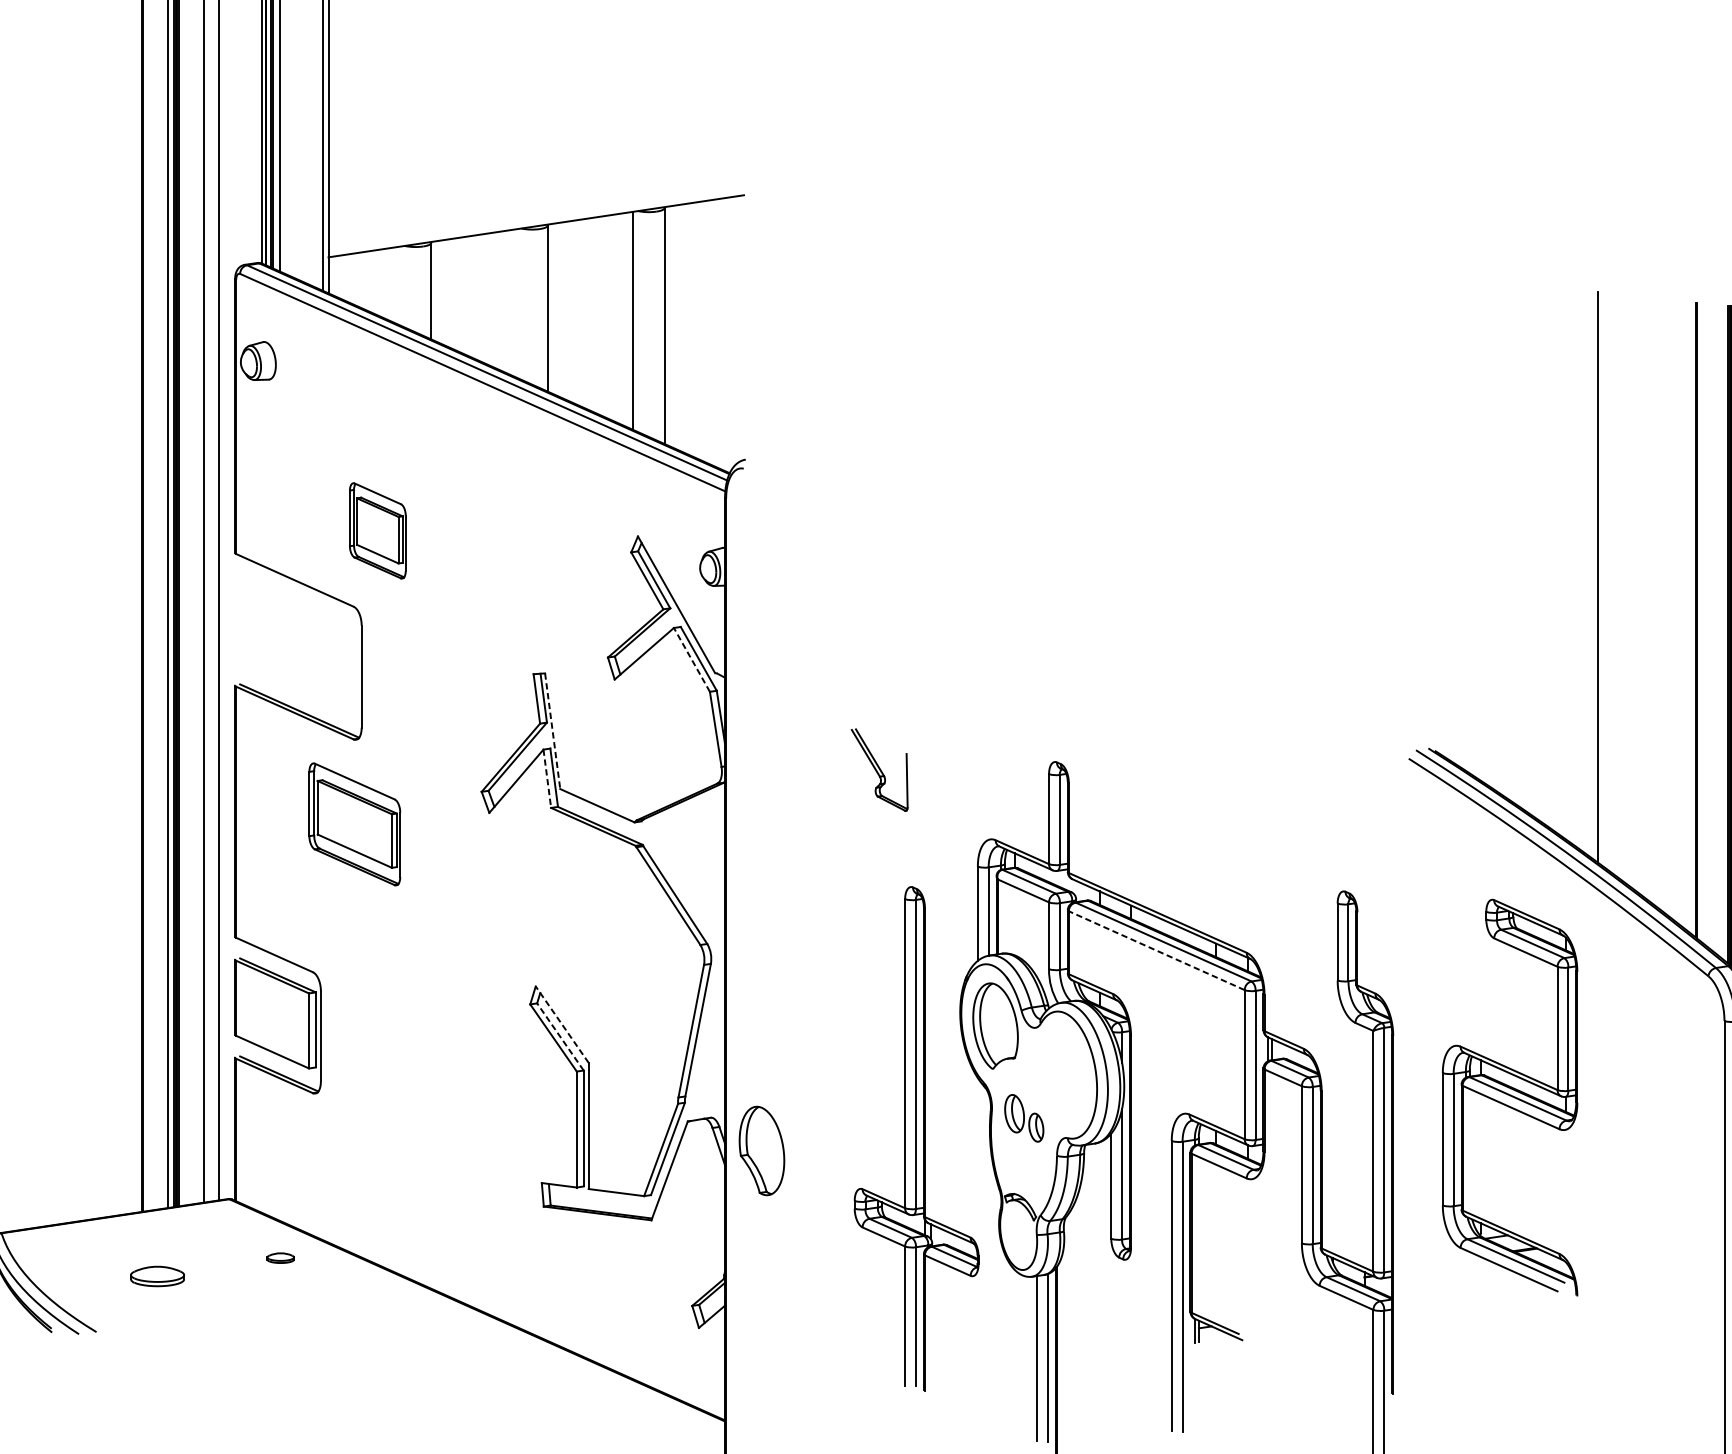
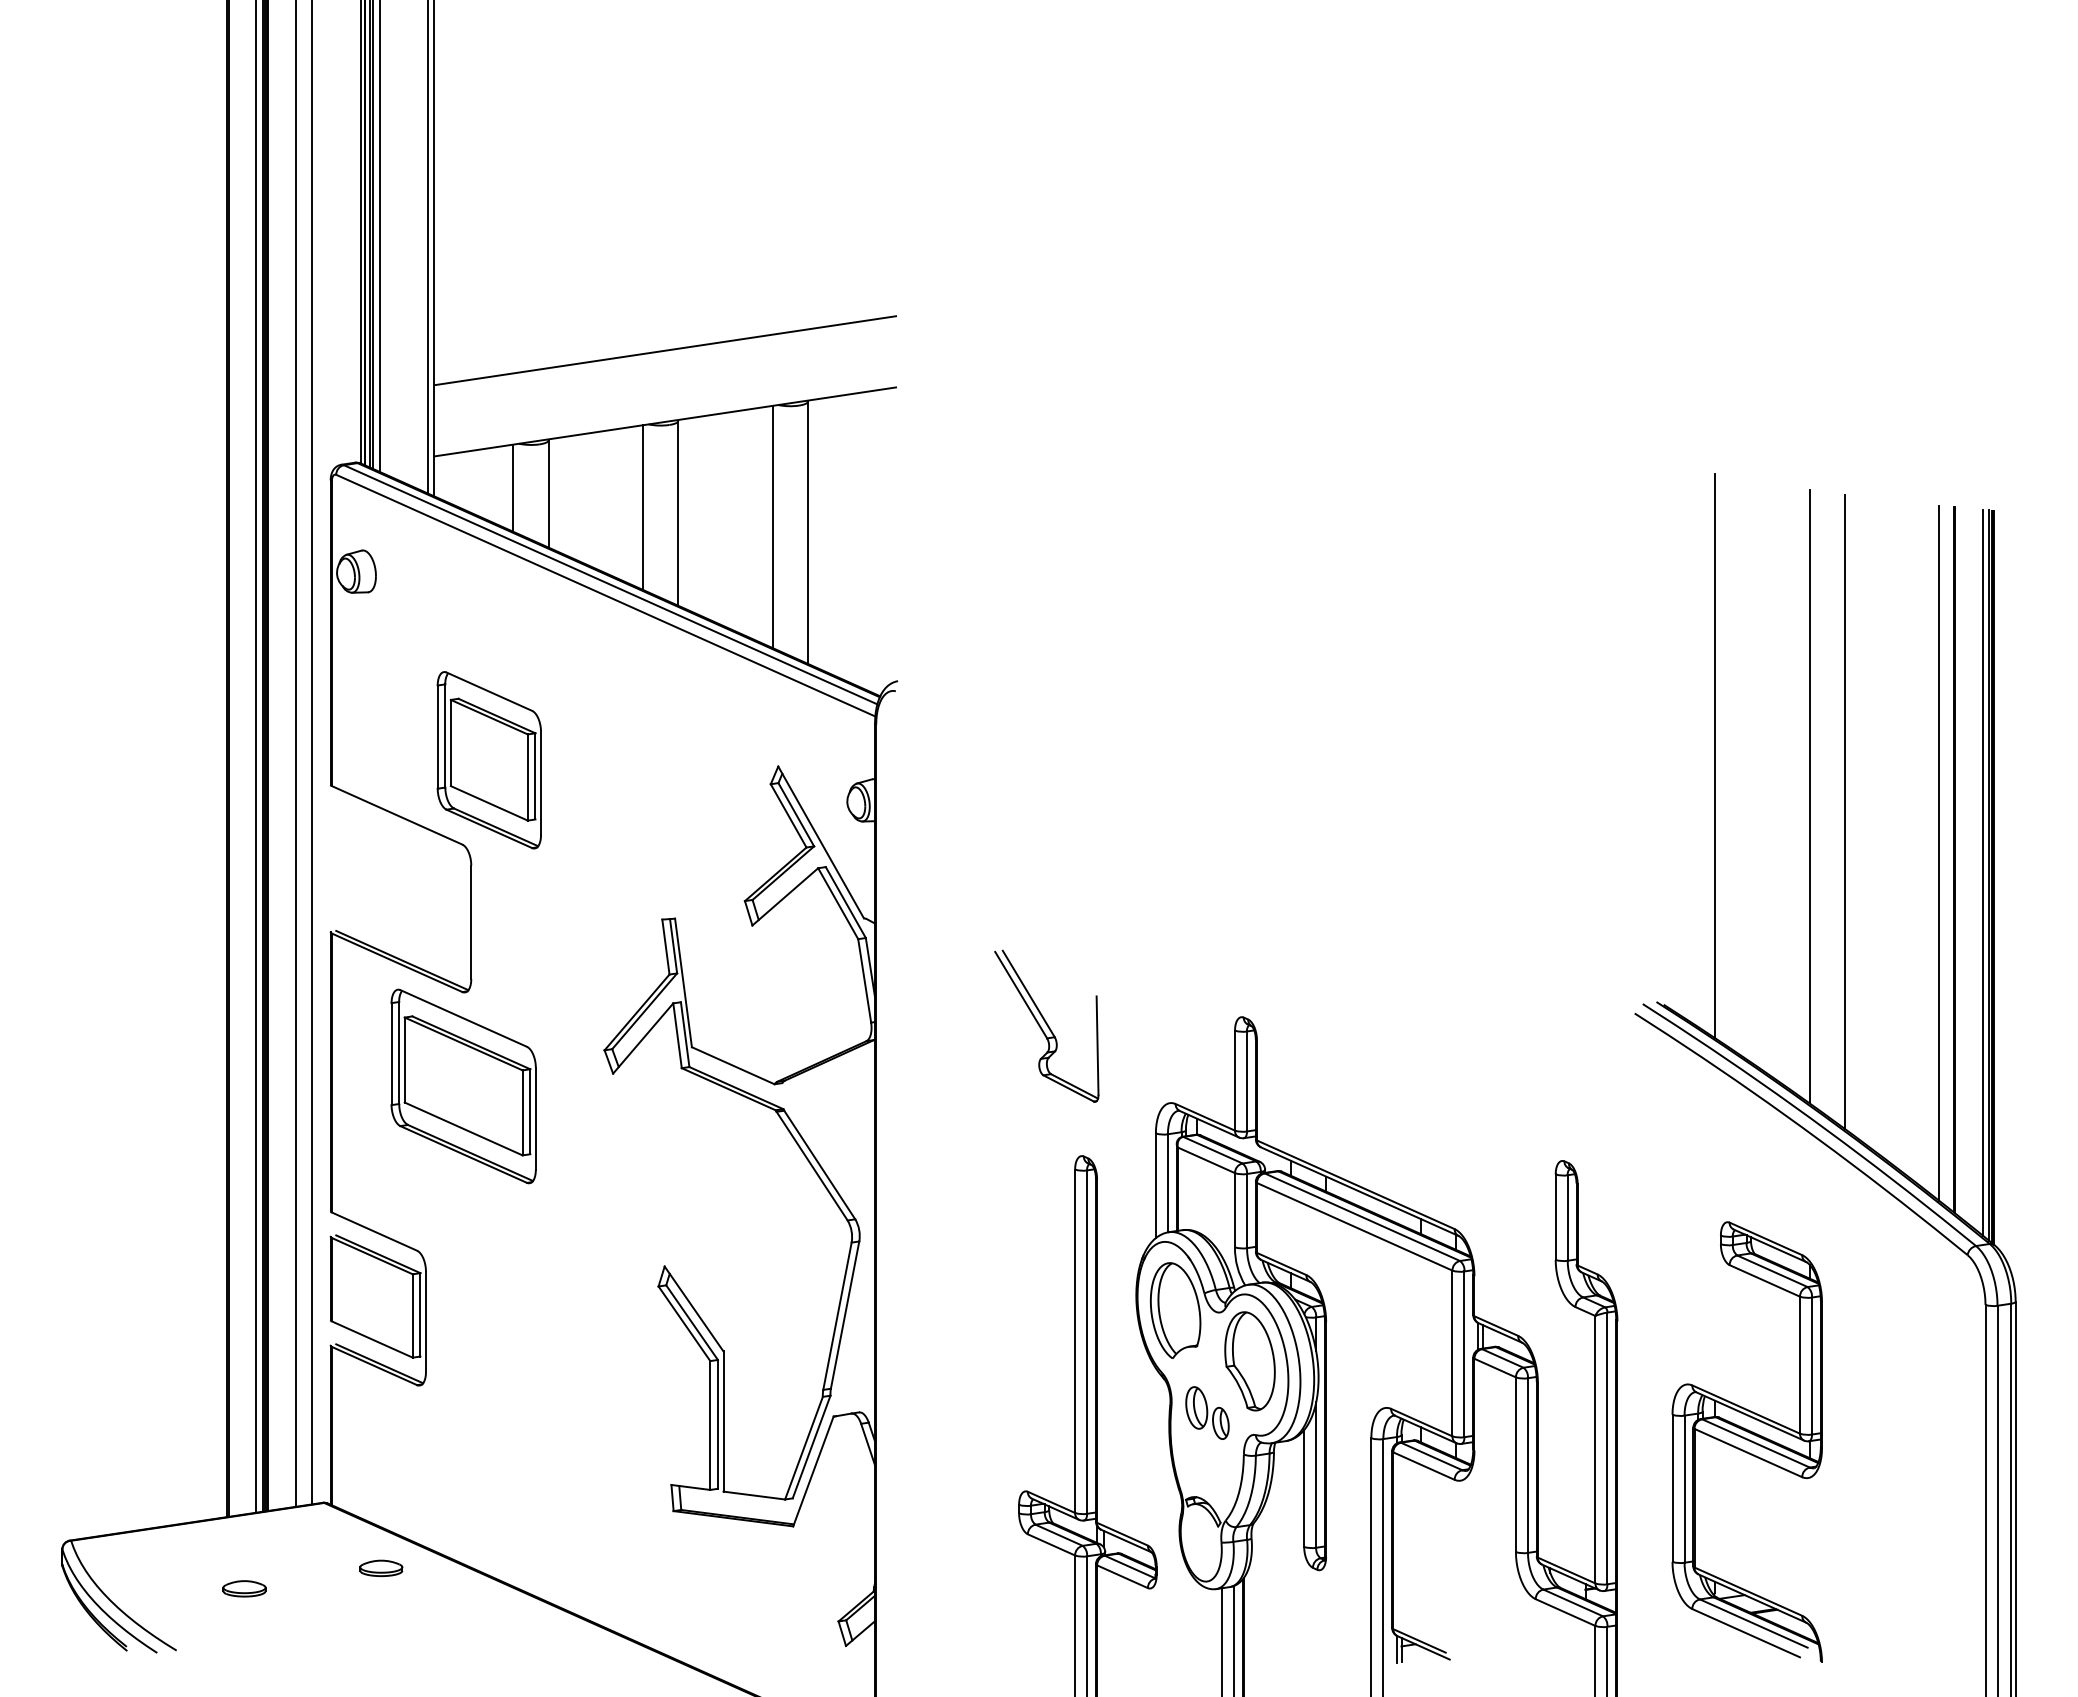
line: (536, 162) -> (665, 350), added
line: (399, 285) -> (513, 487), added
line: (516, 303) -> (643, 507), added
line: (1481, 526) -> (1715, 755), added
part: (377, 531) -> (488, 760), size x1.67
line: (1566, 563) -> (1809, 796), added
line: (1683, 613) -> (1939, 852), added
line: (1721, 631) -> (1982, 872), added
line: (692, 659) -> (838, 903), dashed -> solid
line: (552, 730) -> (683, 982), dashed -> solid
part: (879, 769) -> (1046, 1025), size x1.67
line: (547, 778) -> (677, 1035), dashed -> solid
part: (354, 824) -> (463, 1086), size x1.43
line: (1156, 950) -> (1354, 1226), dashed -> solid
line: (562, 1025) -> (694, 1309), dashed -> solid
line: (559, 1036) -> (691, 1322), dashed -> solid
part: (1509, 1097) -> (1746, 1441), moved
part: (761, 1151) -> (1249, 1361), moved
part: (280, 1258) -> (381, 1568), size x1.43
part: (157, 1276) -> (244, 1588), size x0.71

